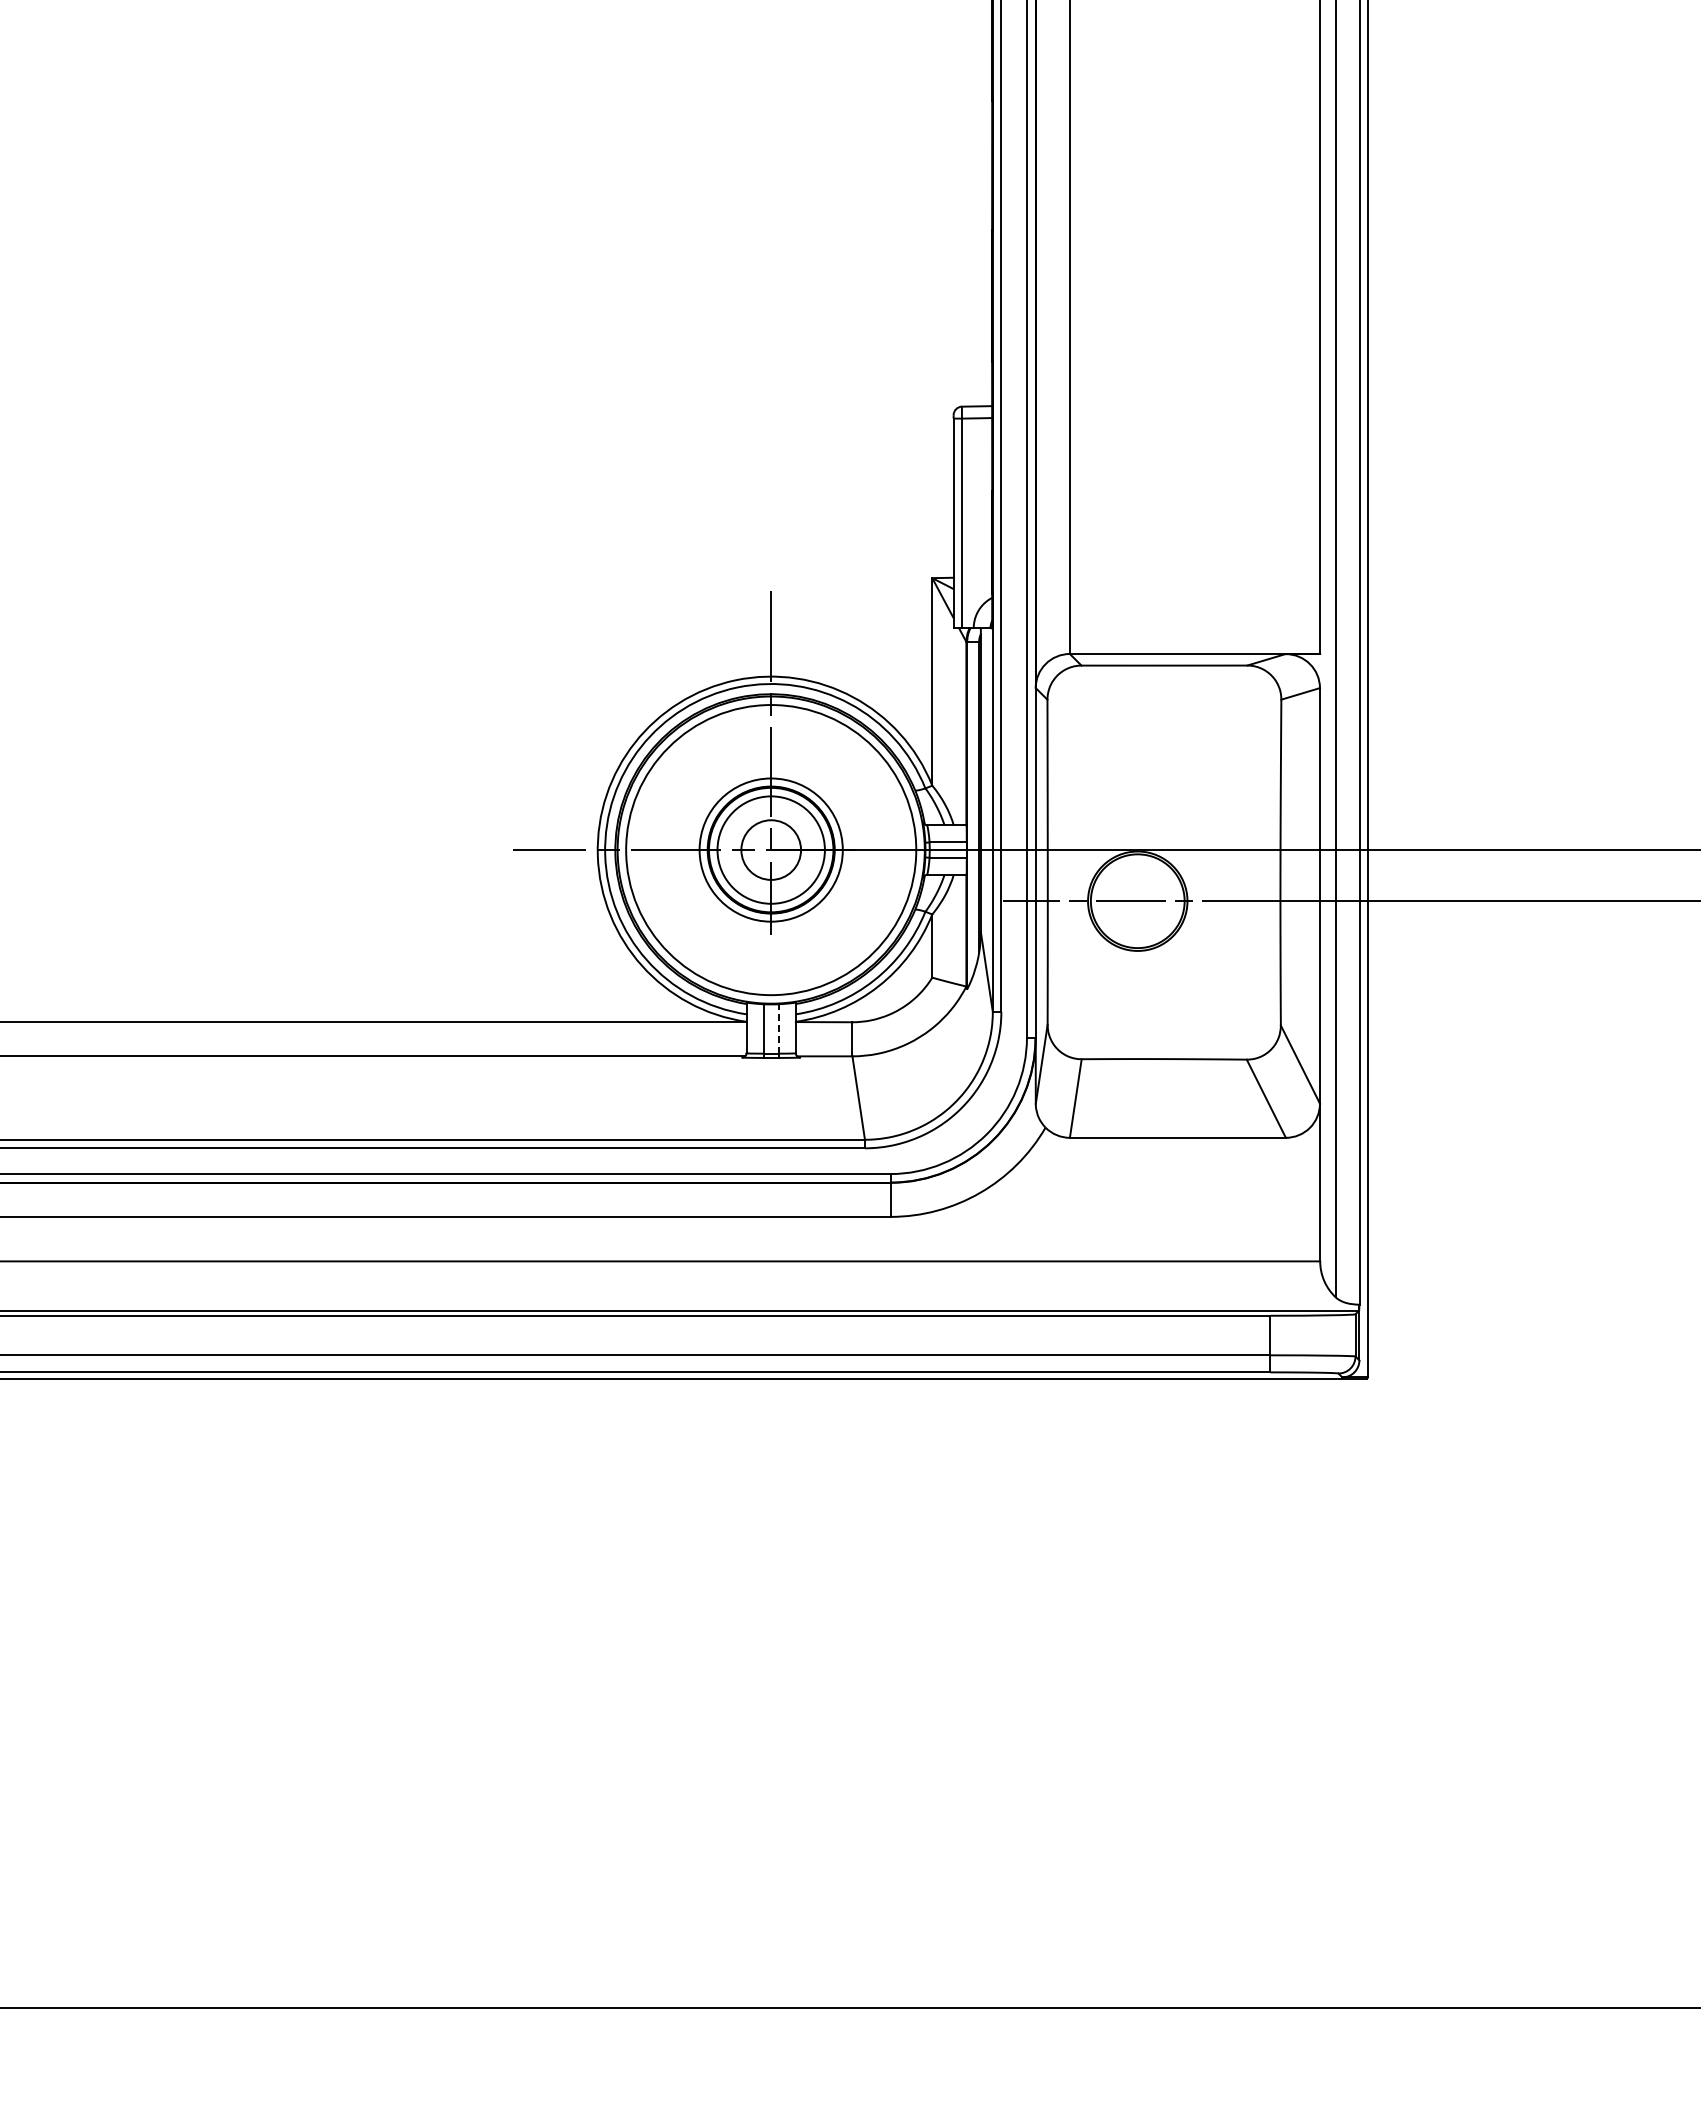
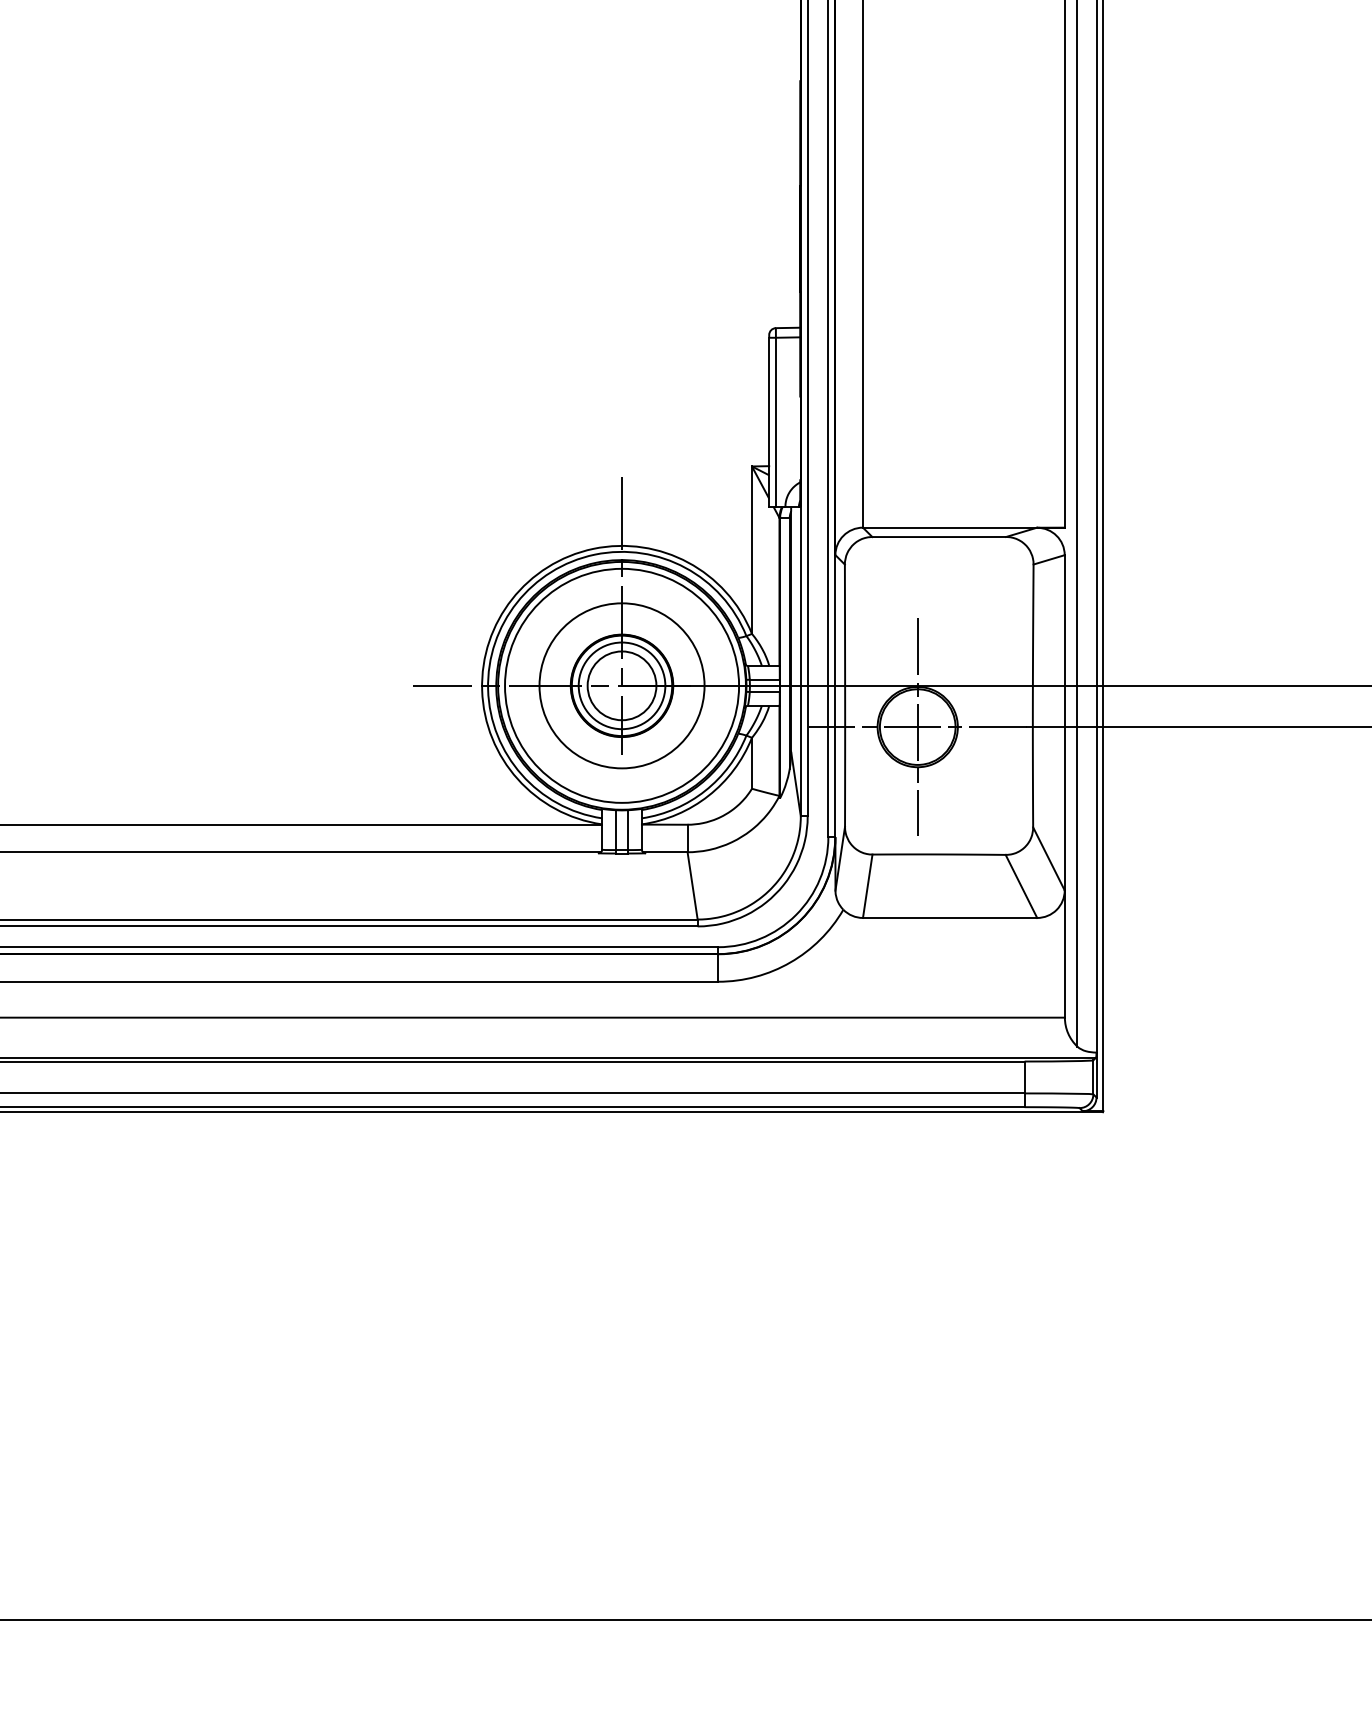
circle: (770, 849) -> (621, 685), size x1.43
circle: (770, 849) -> (621, 685), size x1.43
line: (1137, 901) -> (917, 727), added
line: (778, 1028) -> (627, 829), dashed -> solid

